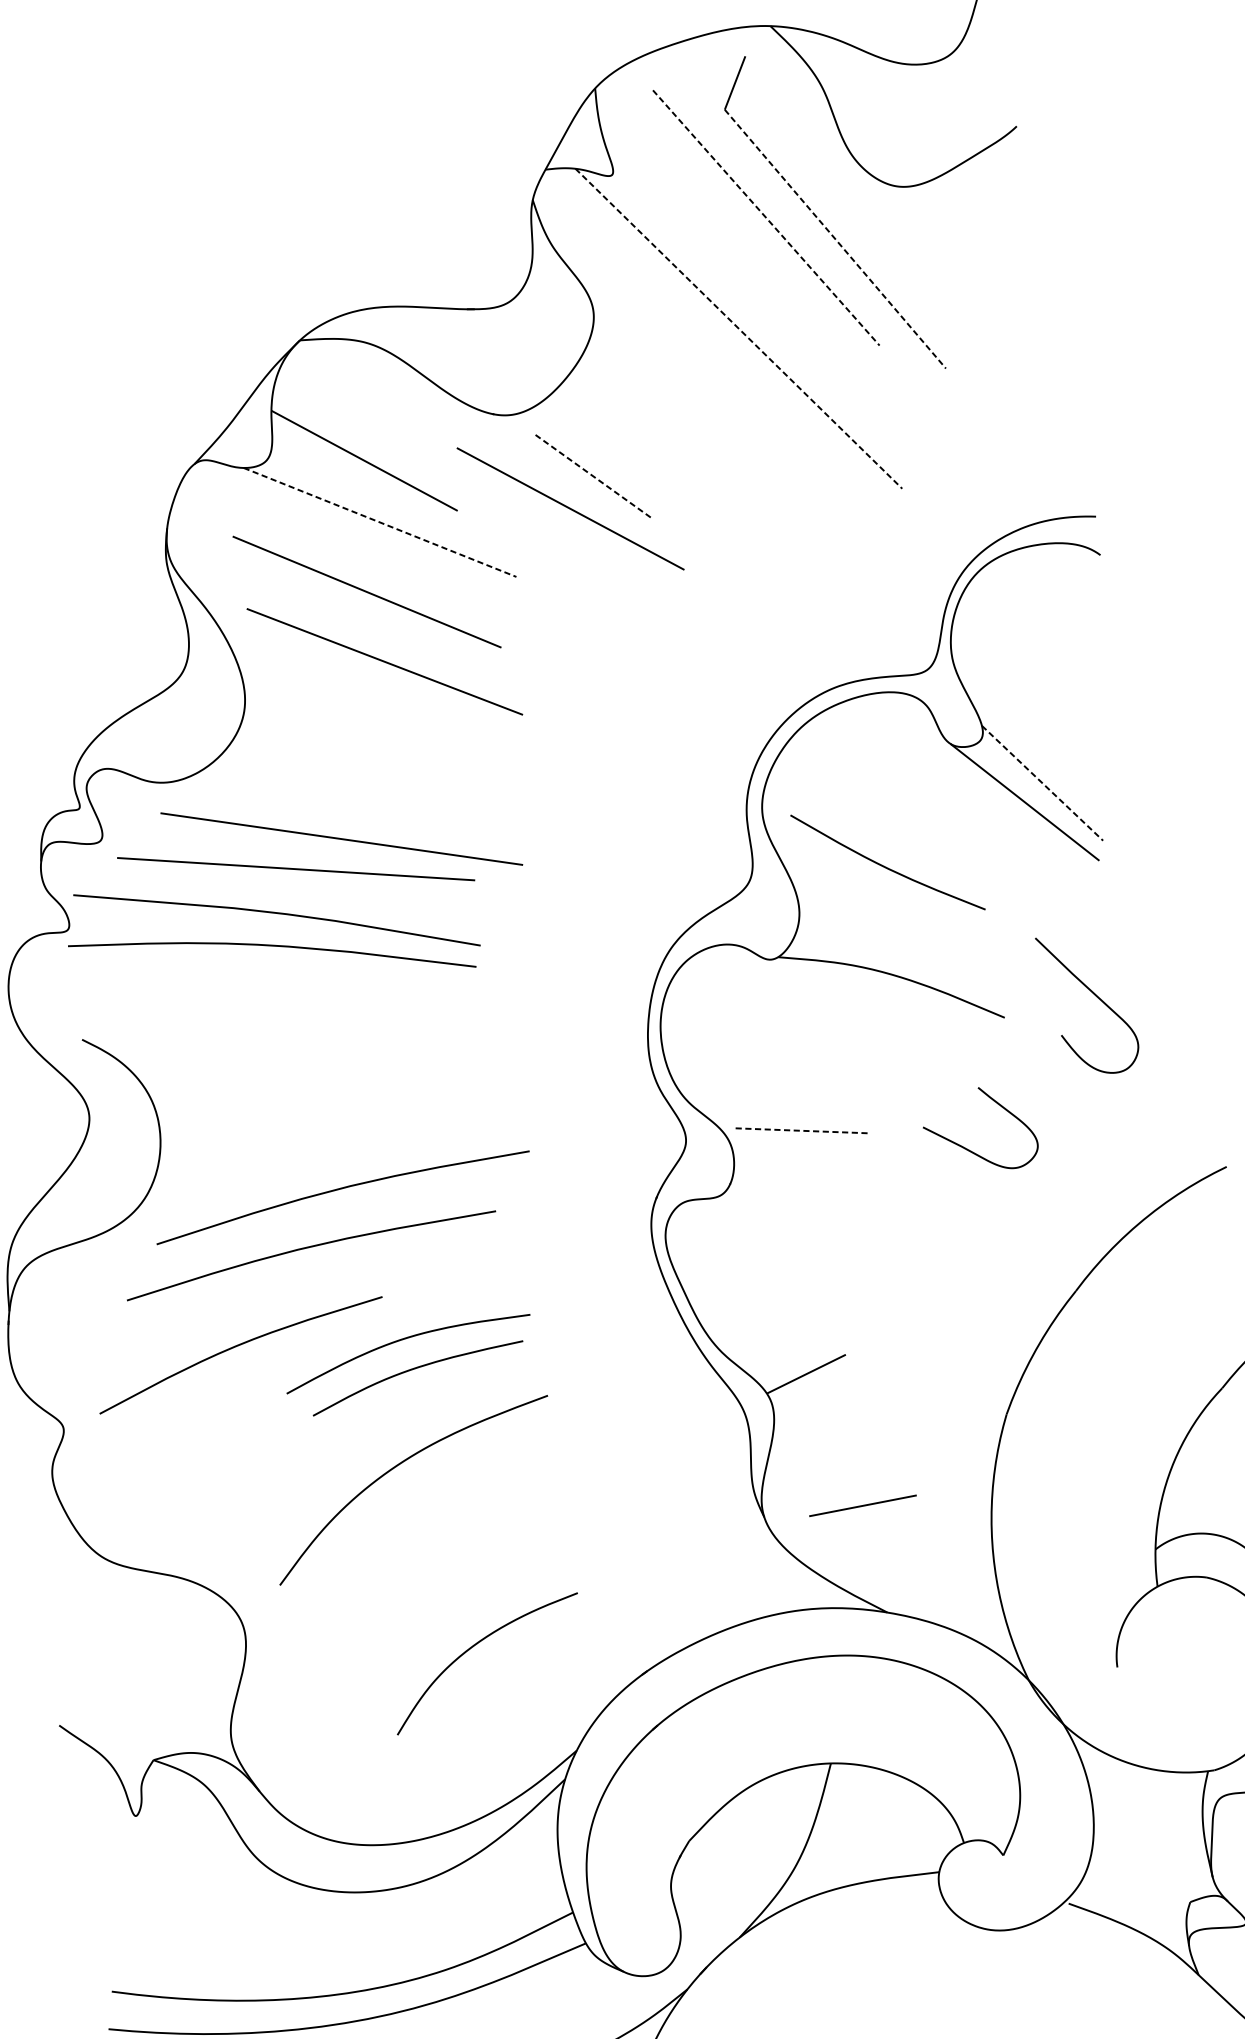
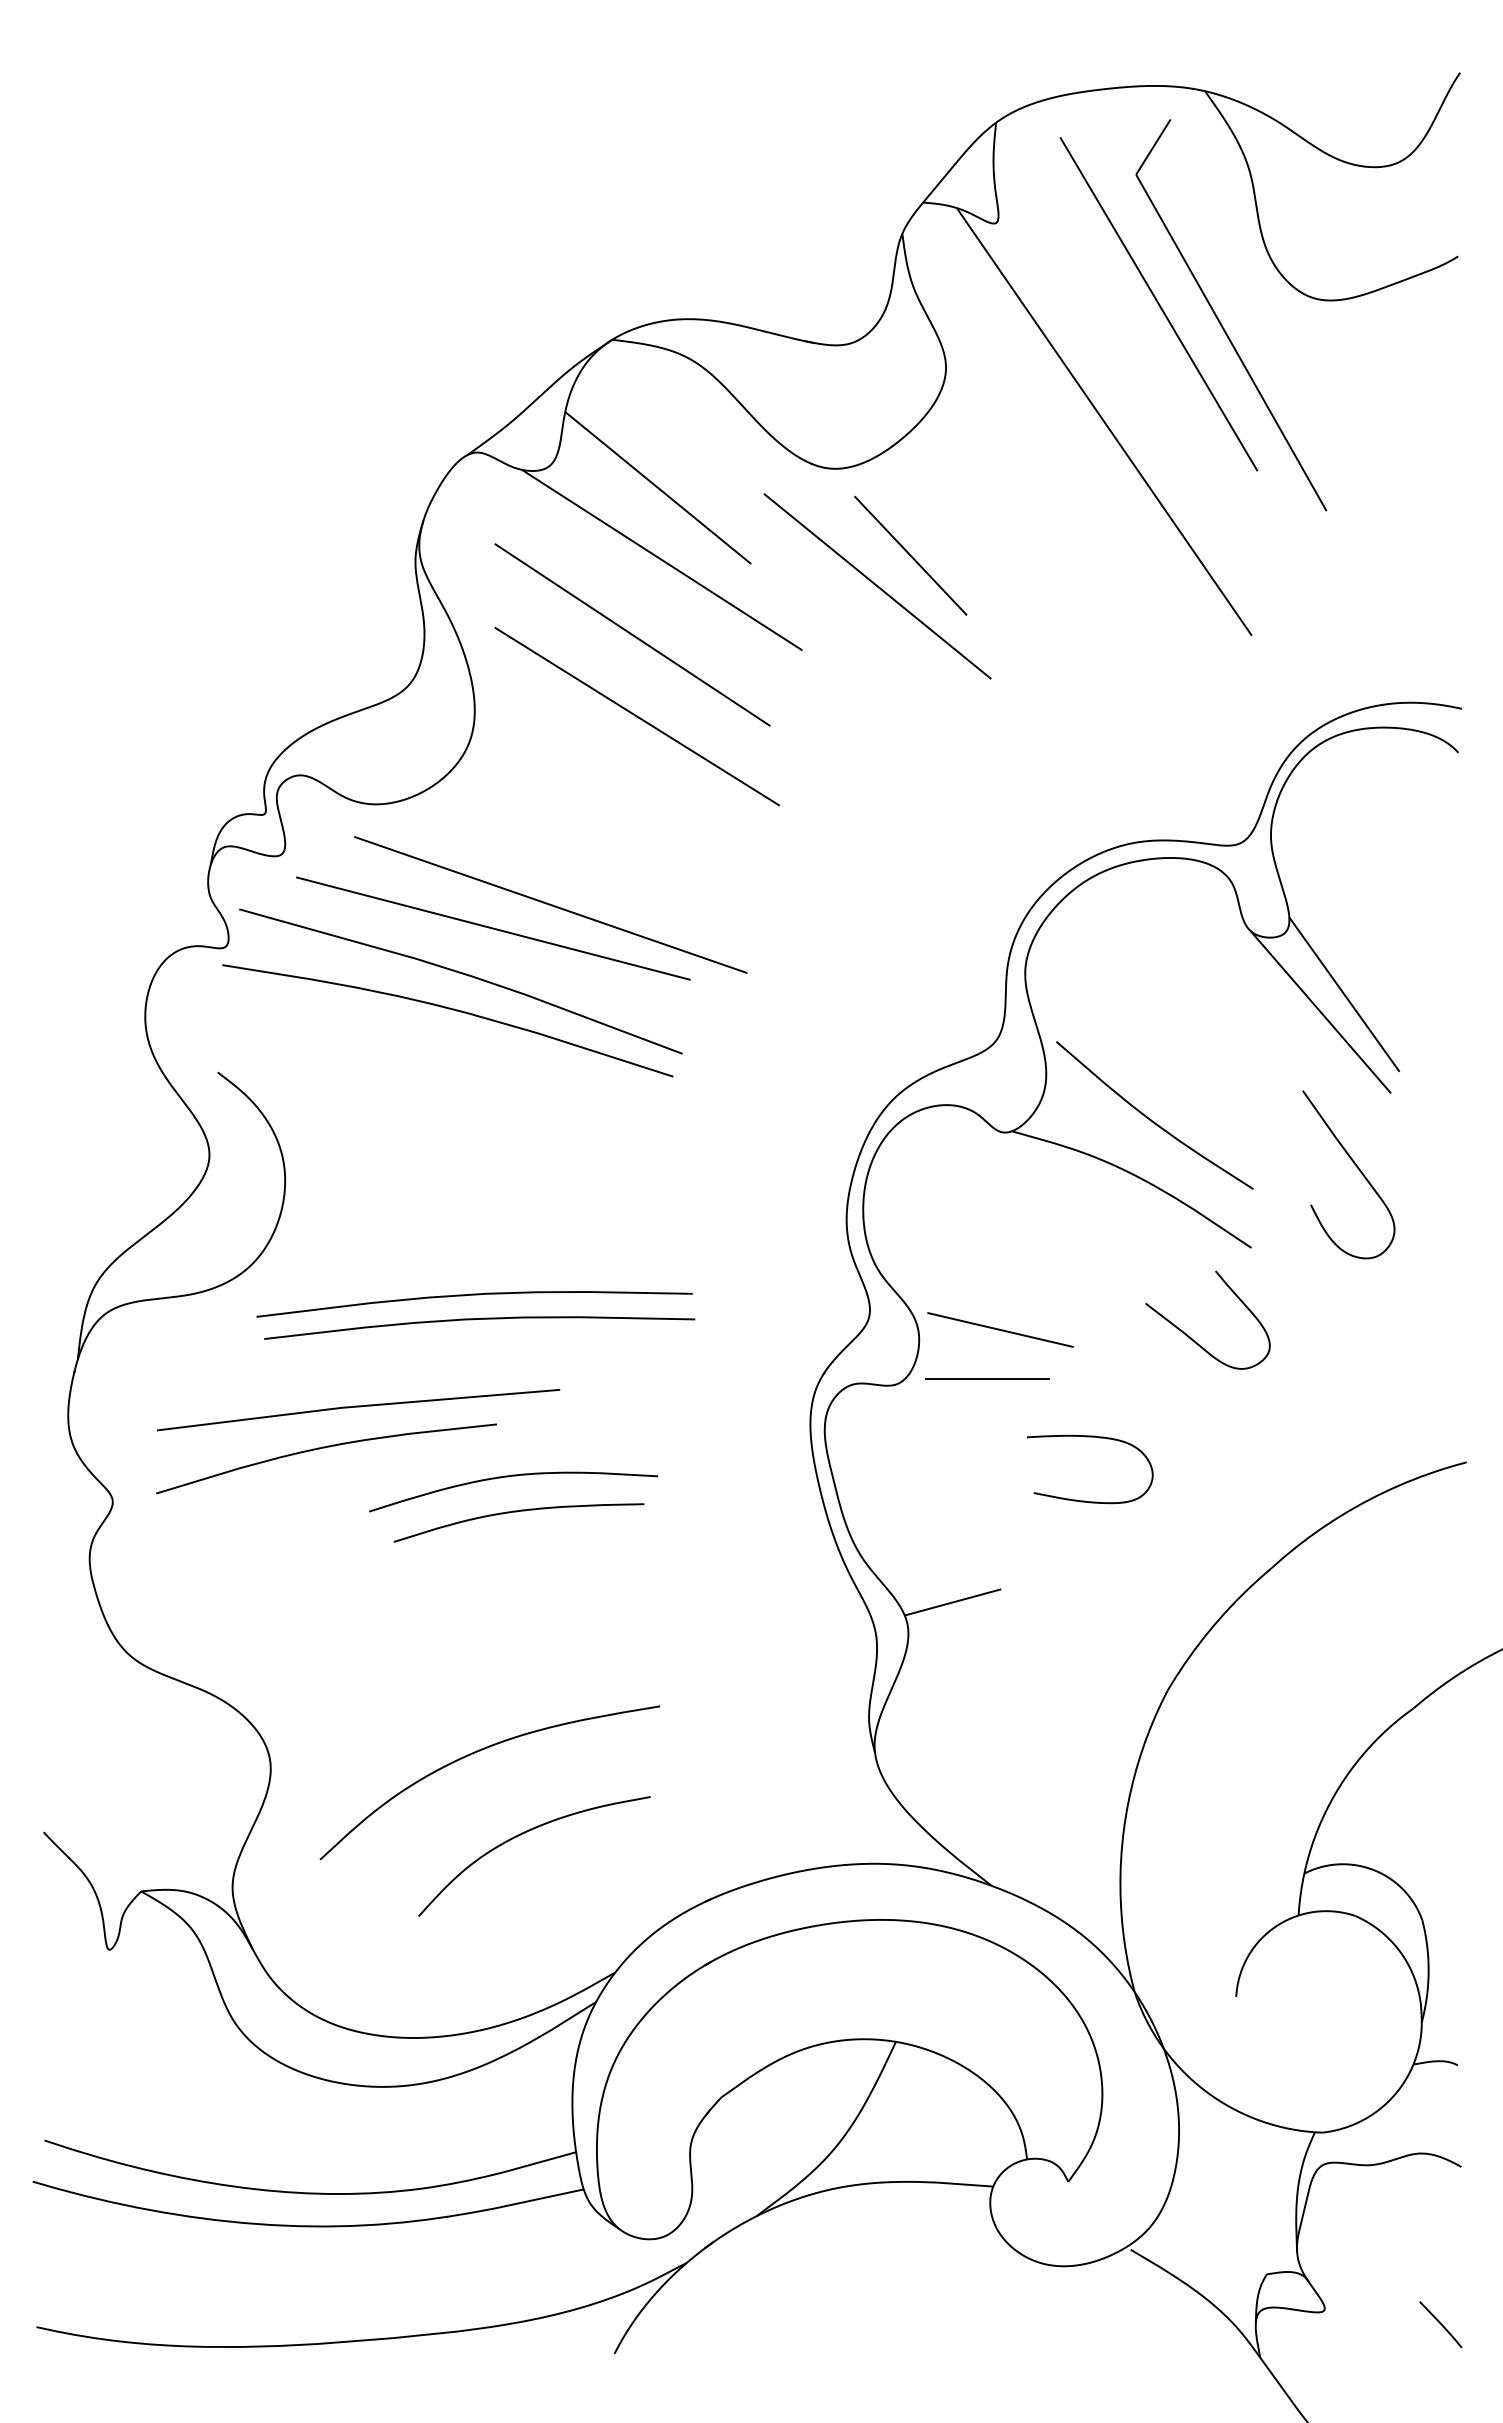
line: (765, 218) -> (1158, 304), dashed -> solid
line: (835, 239) -> (1231, 343), dashed -> solid
line: (738, 328) -> (1104, 421), dashed -> solid
line: (593, 476) -> (910, 555), dashed -> solid
line: (380, 522) -> (662, 560), dashed -> solid
line: (1042, 783) -> (1344, 994), dashed -> solid
curve: (884, 865) -> (1150, 1118), moved
curve: (1093, 994) -> (1355, 1166), moved
line: (802, 1131) -> (1001, 1330), dashed -> solid
curve: (968, 1149) -> (1191, 1337), moved
curve: (309, 1247) -> (479, 1319), moved
curve: (903, 1263) -> (1085, 1500), added
line: (260, 1305) -> (358, 1407), added
curve: (396, 1467) -> (475, 1753), moved
line: (862, 1505) -> (987, 1378), moved

